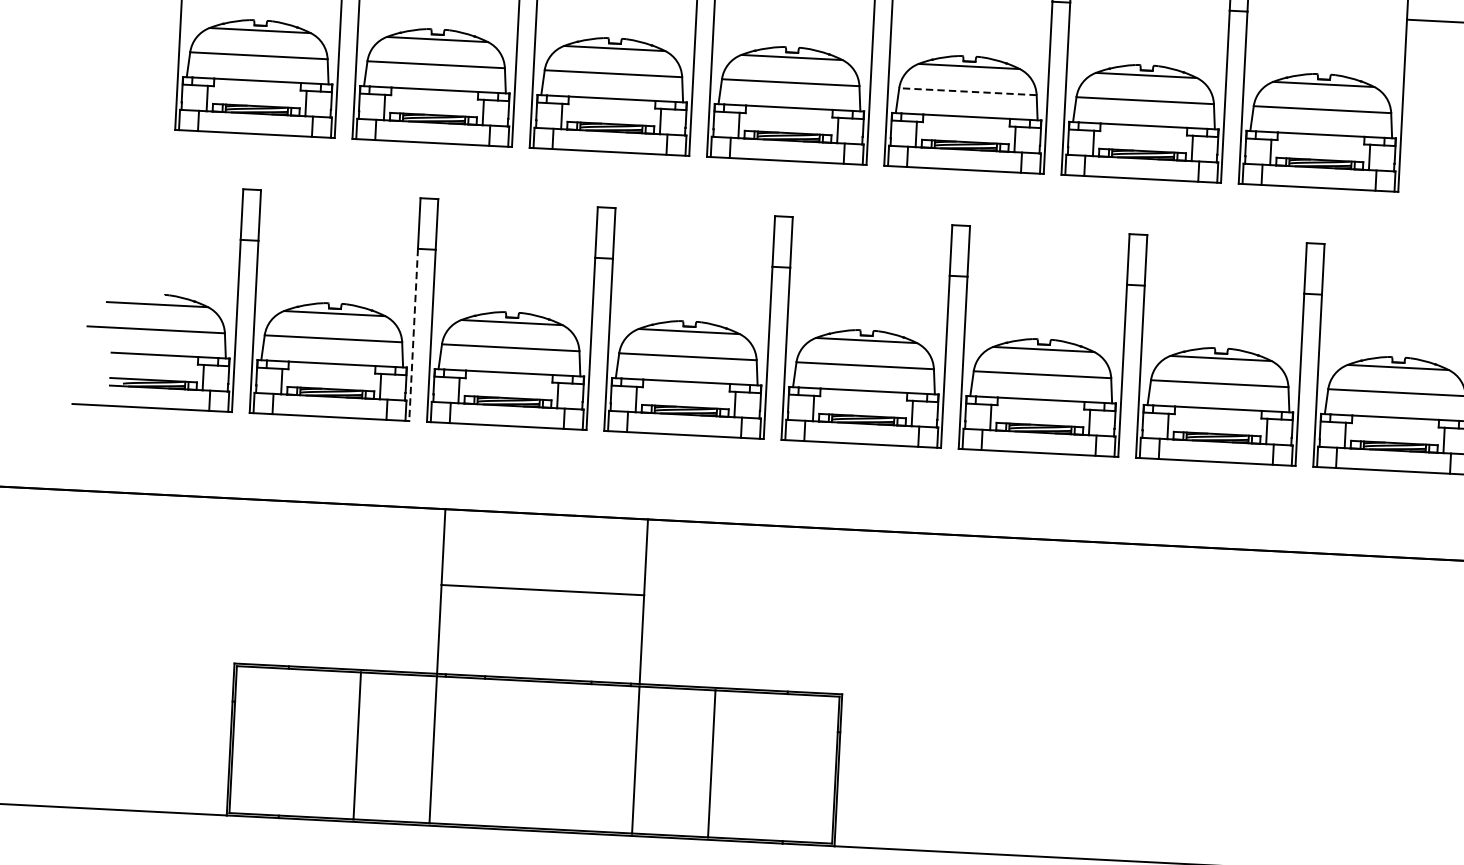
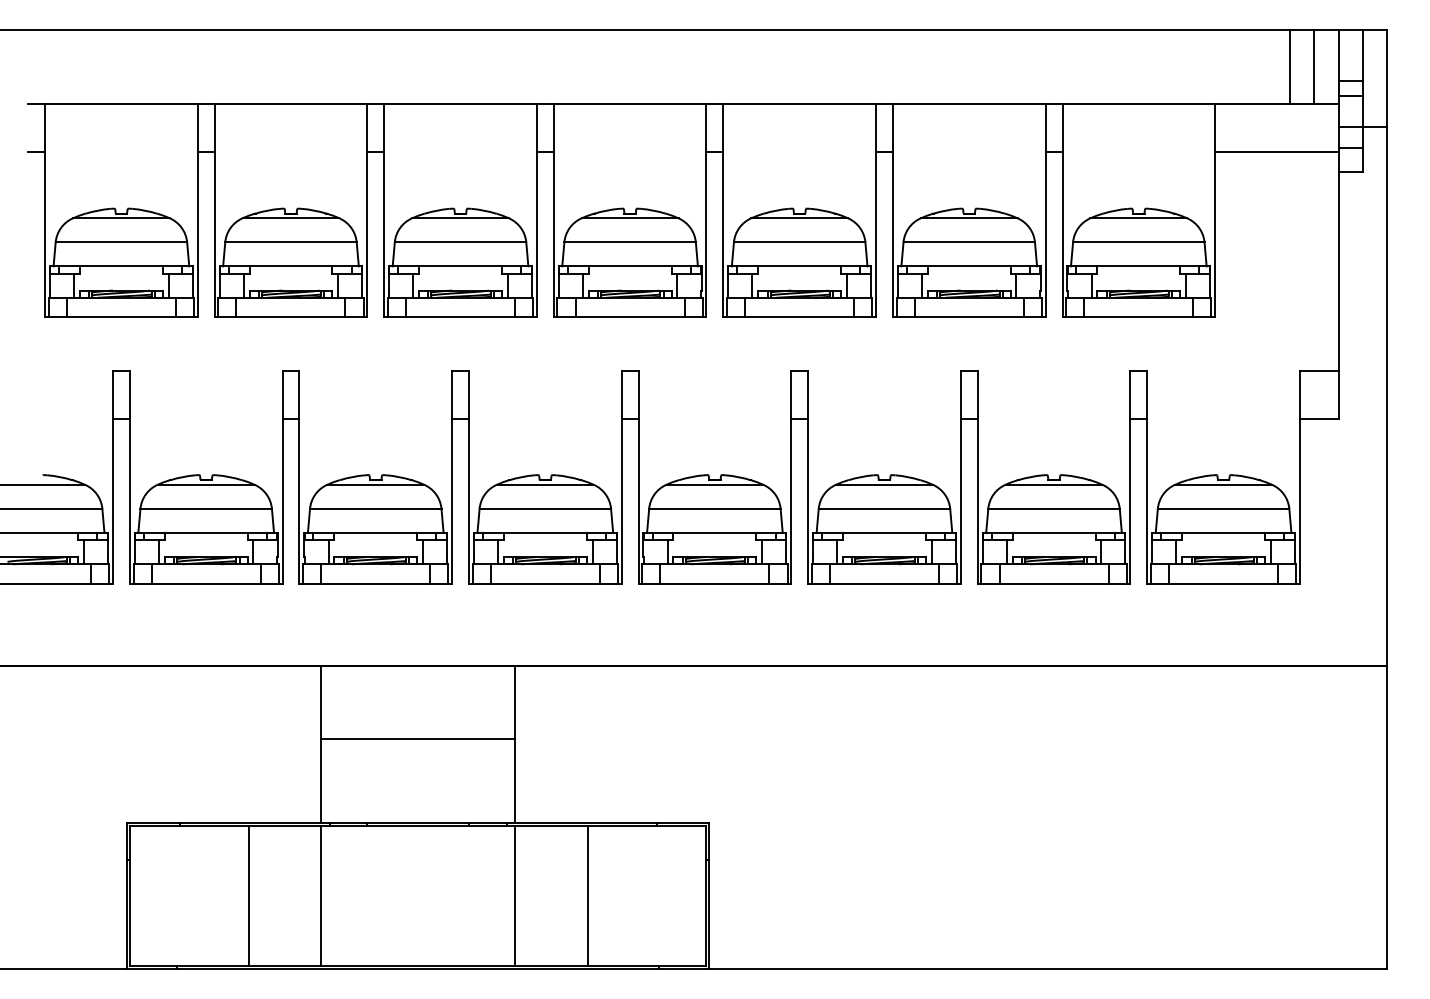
line: (967, 91) -> (799, 242), dashed -> solid
line: (413, 335) -> (282, 501), dashed -> solid

